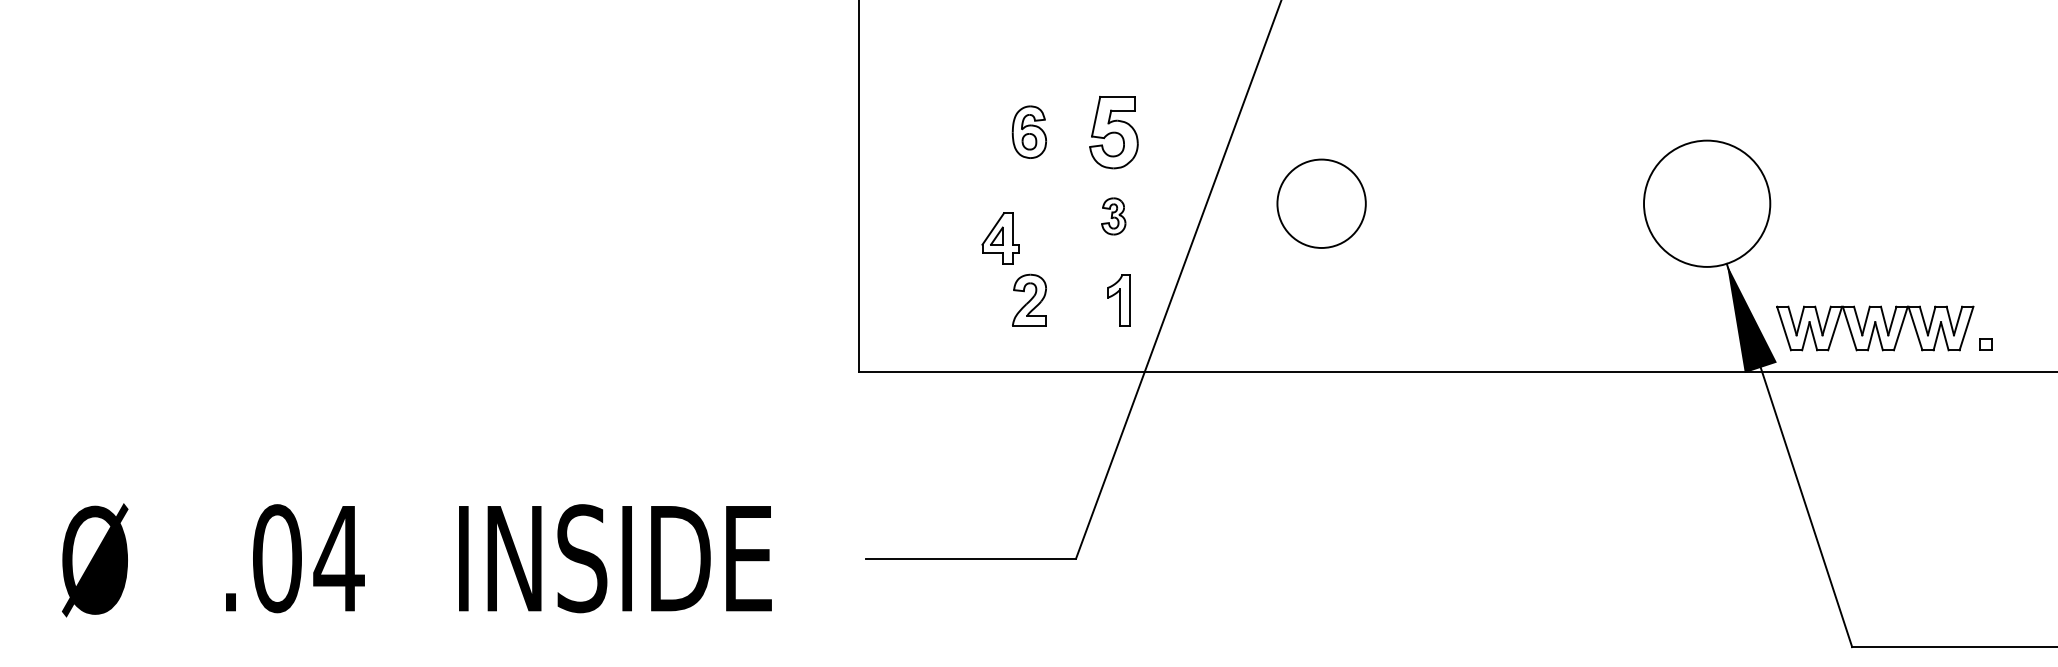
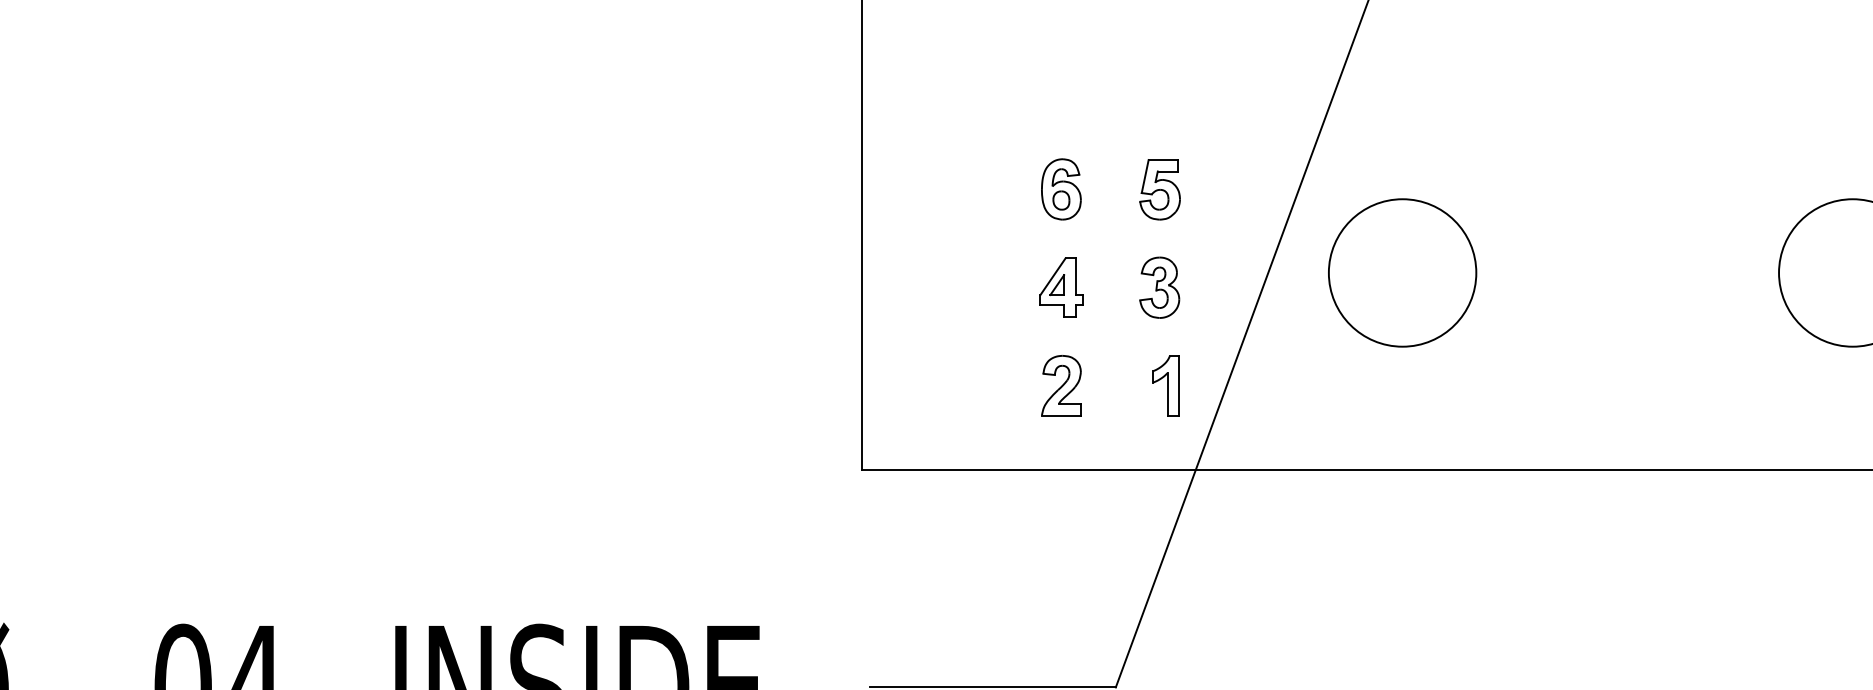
part: (1113, 132) -> (1159, 189), size x0.71
circle: (1321, 203) -> (1402, 272), size x1.43
part: (1113, 216) -> (1159, 287), size x1.43
part: (1000, 238) -> (1061, 287), moved

